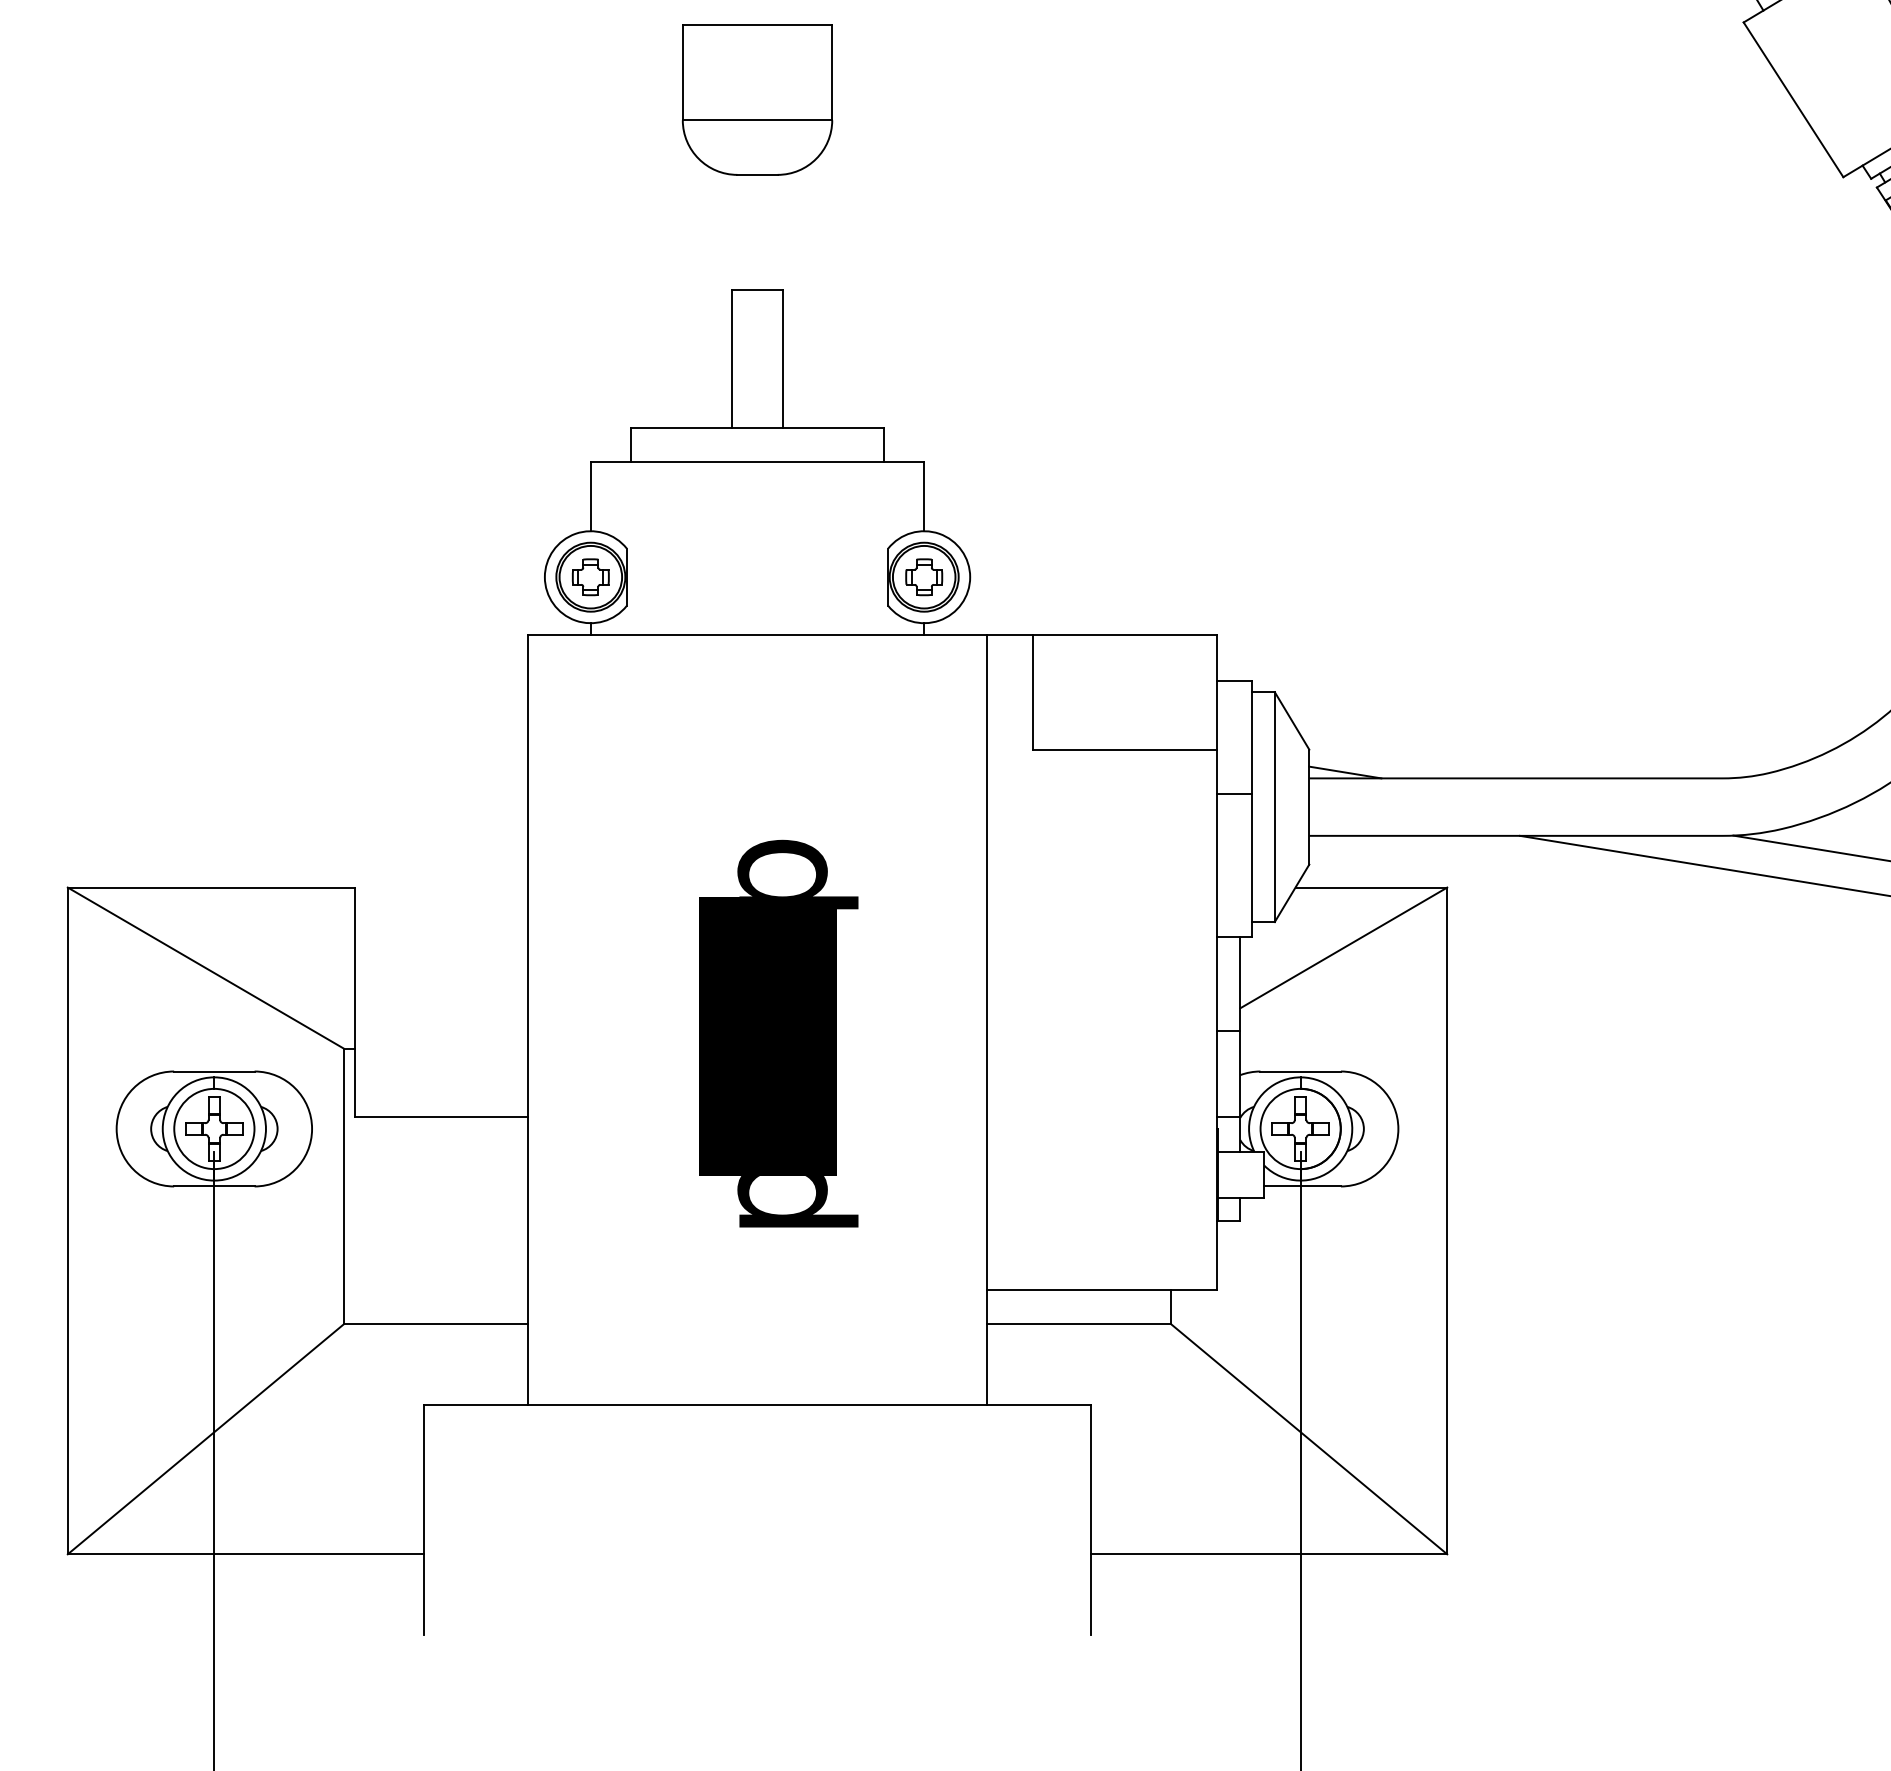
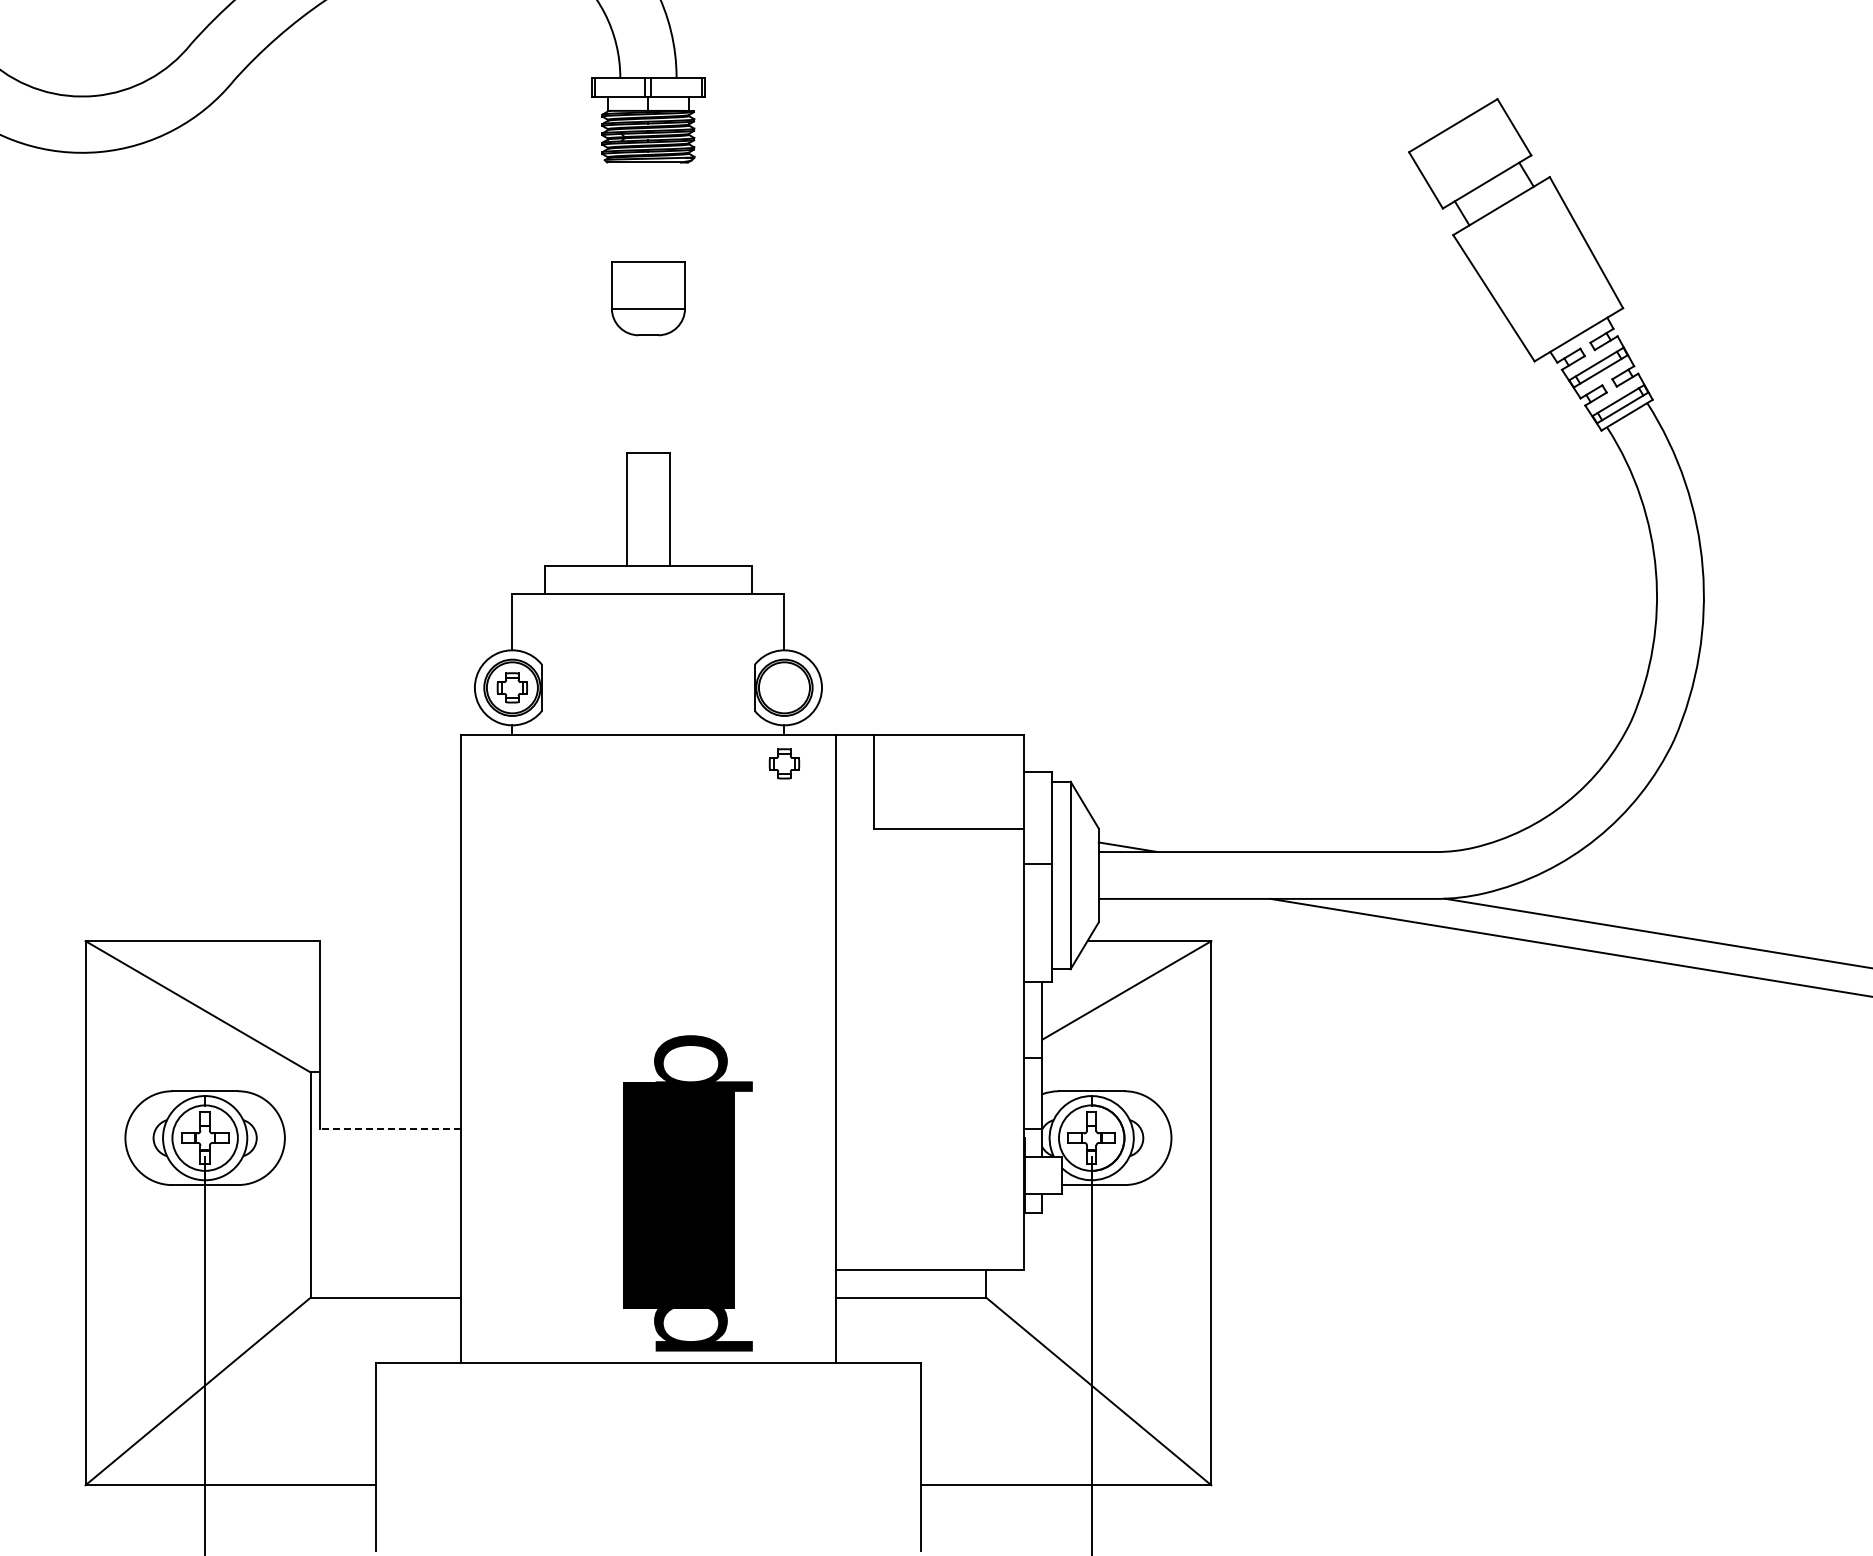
part: (757, 100) -> (648, 298), size x0.6
part: (924, 576) -> (784, 763), moved
text: (778, 1033) -> (687, 1193), moved
line: (440, 1117) -> (389, 1128), solid -> dashed

